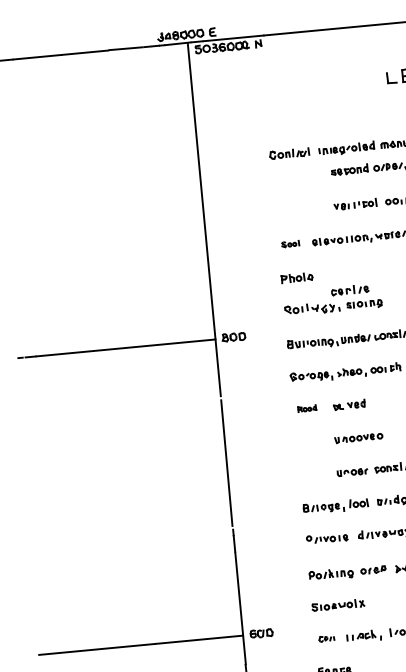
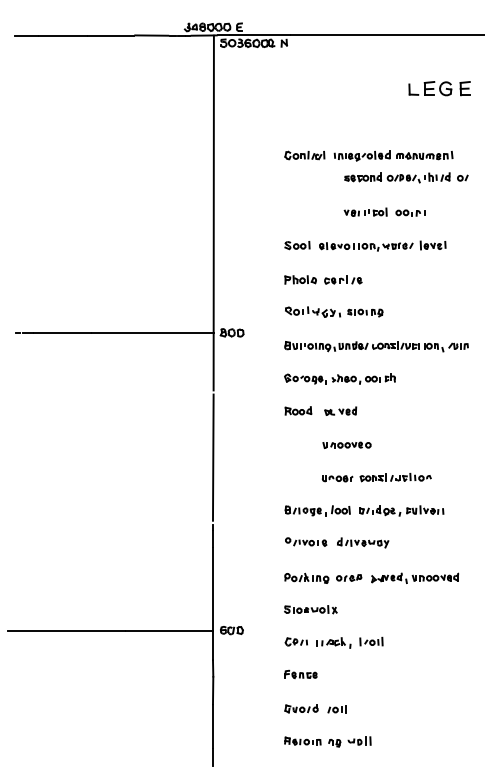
part: (290, 244) -> (297, 245), size x1.43
part: (350, 289) -> (343, 279), moved
part: (307, 408) -> (298, 410), size x1.43
part: (325, 638) -> (295, 641), size x1.43

